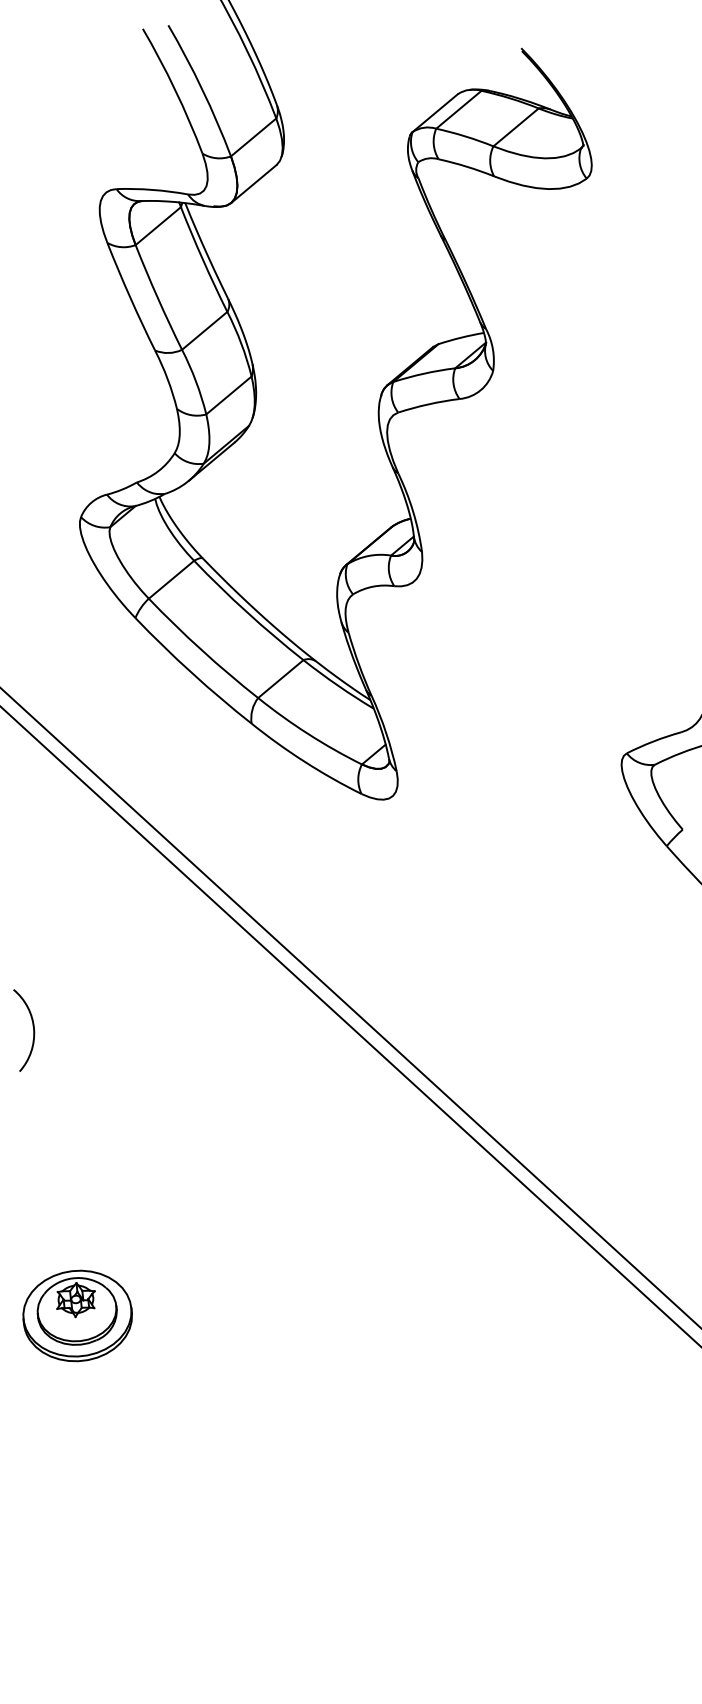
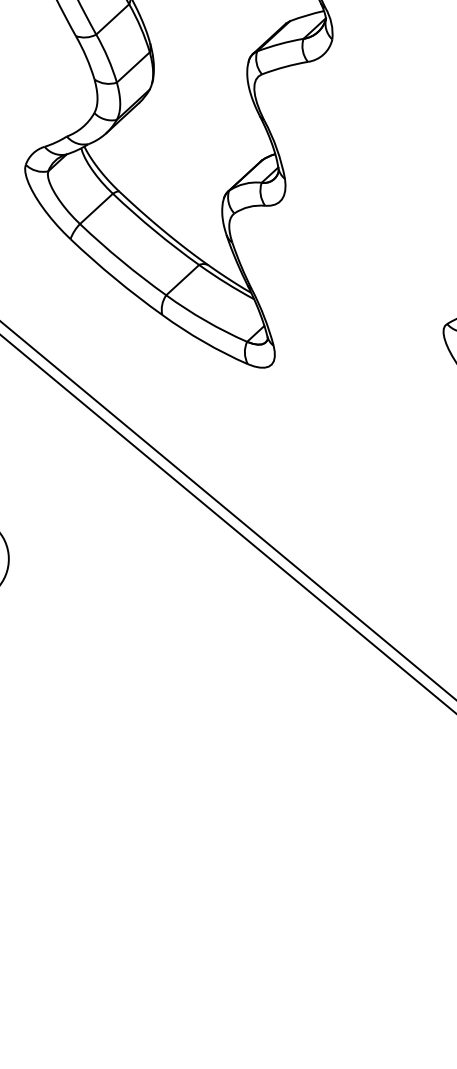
part: (77, 1315) -> (51, 768), removed

